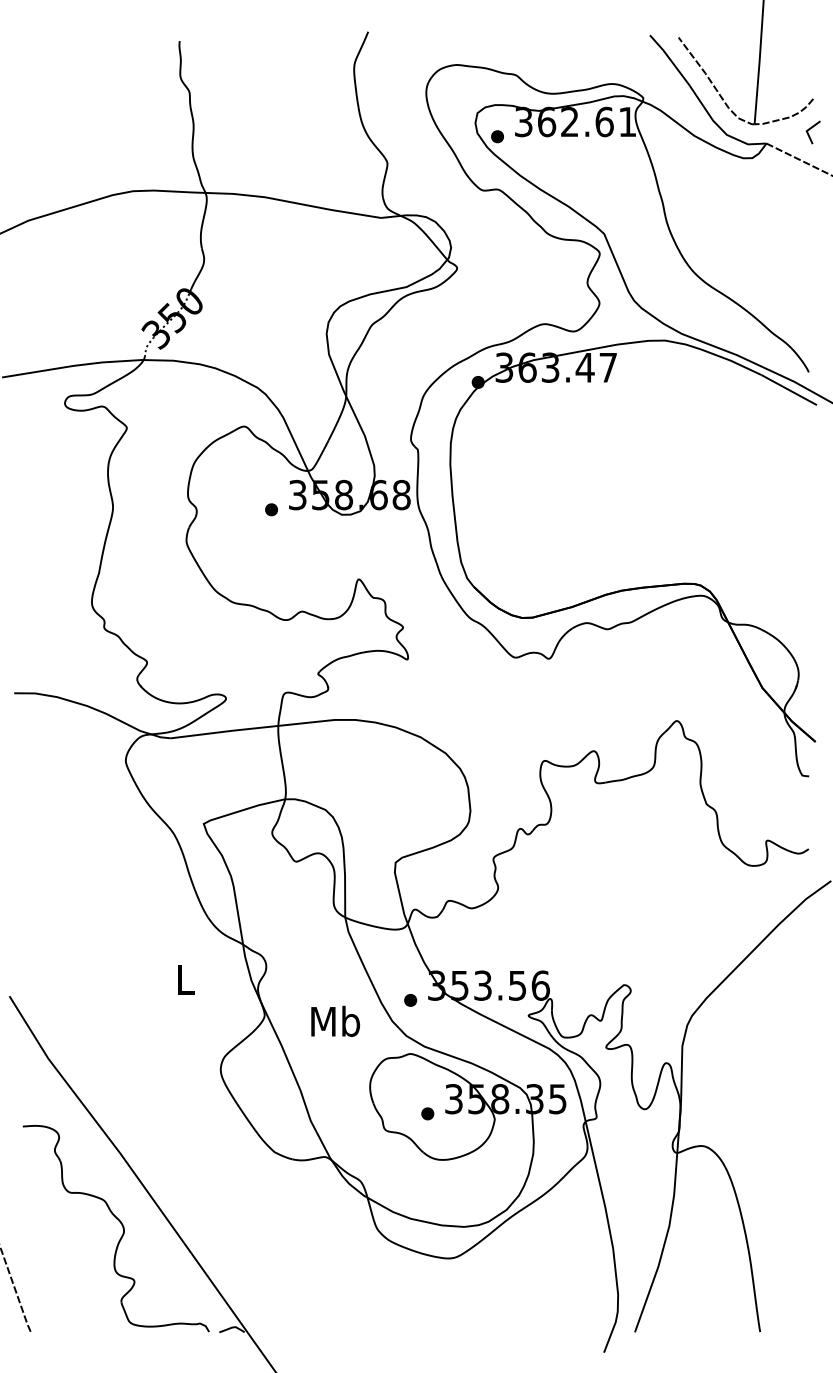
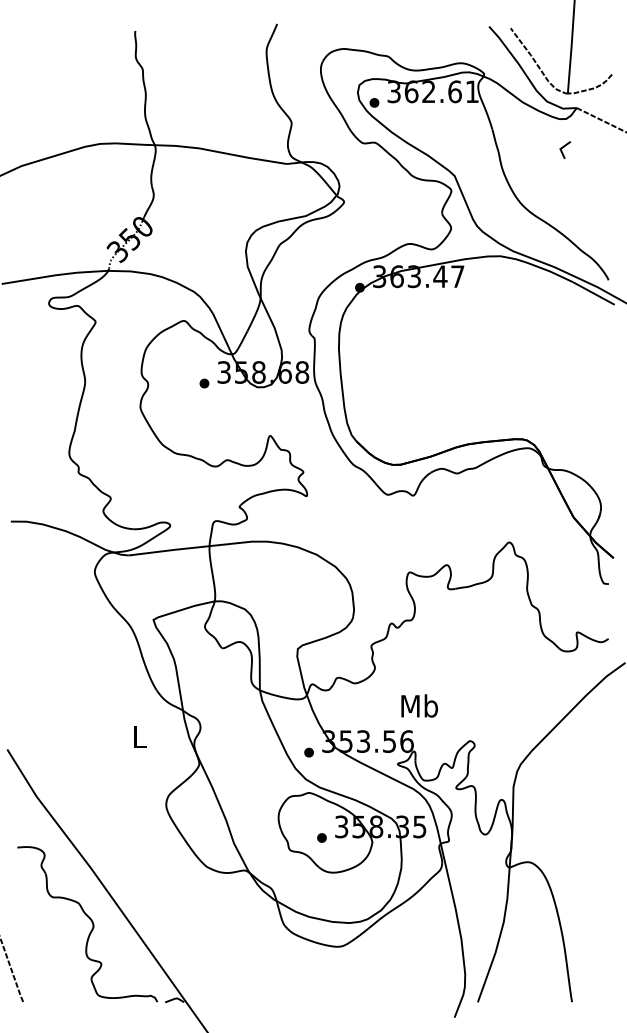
line: (810, 129) -> (563, 147), moved
text: (335, 1020) -> (419, 705), moved

